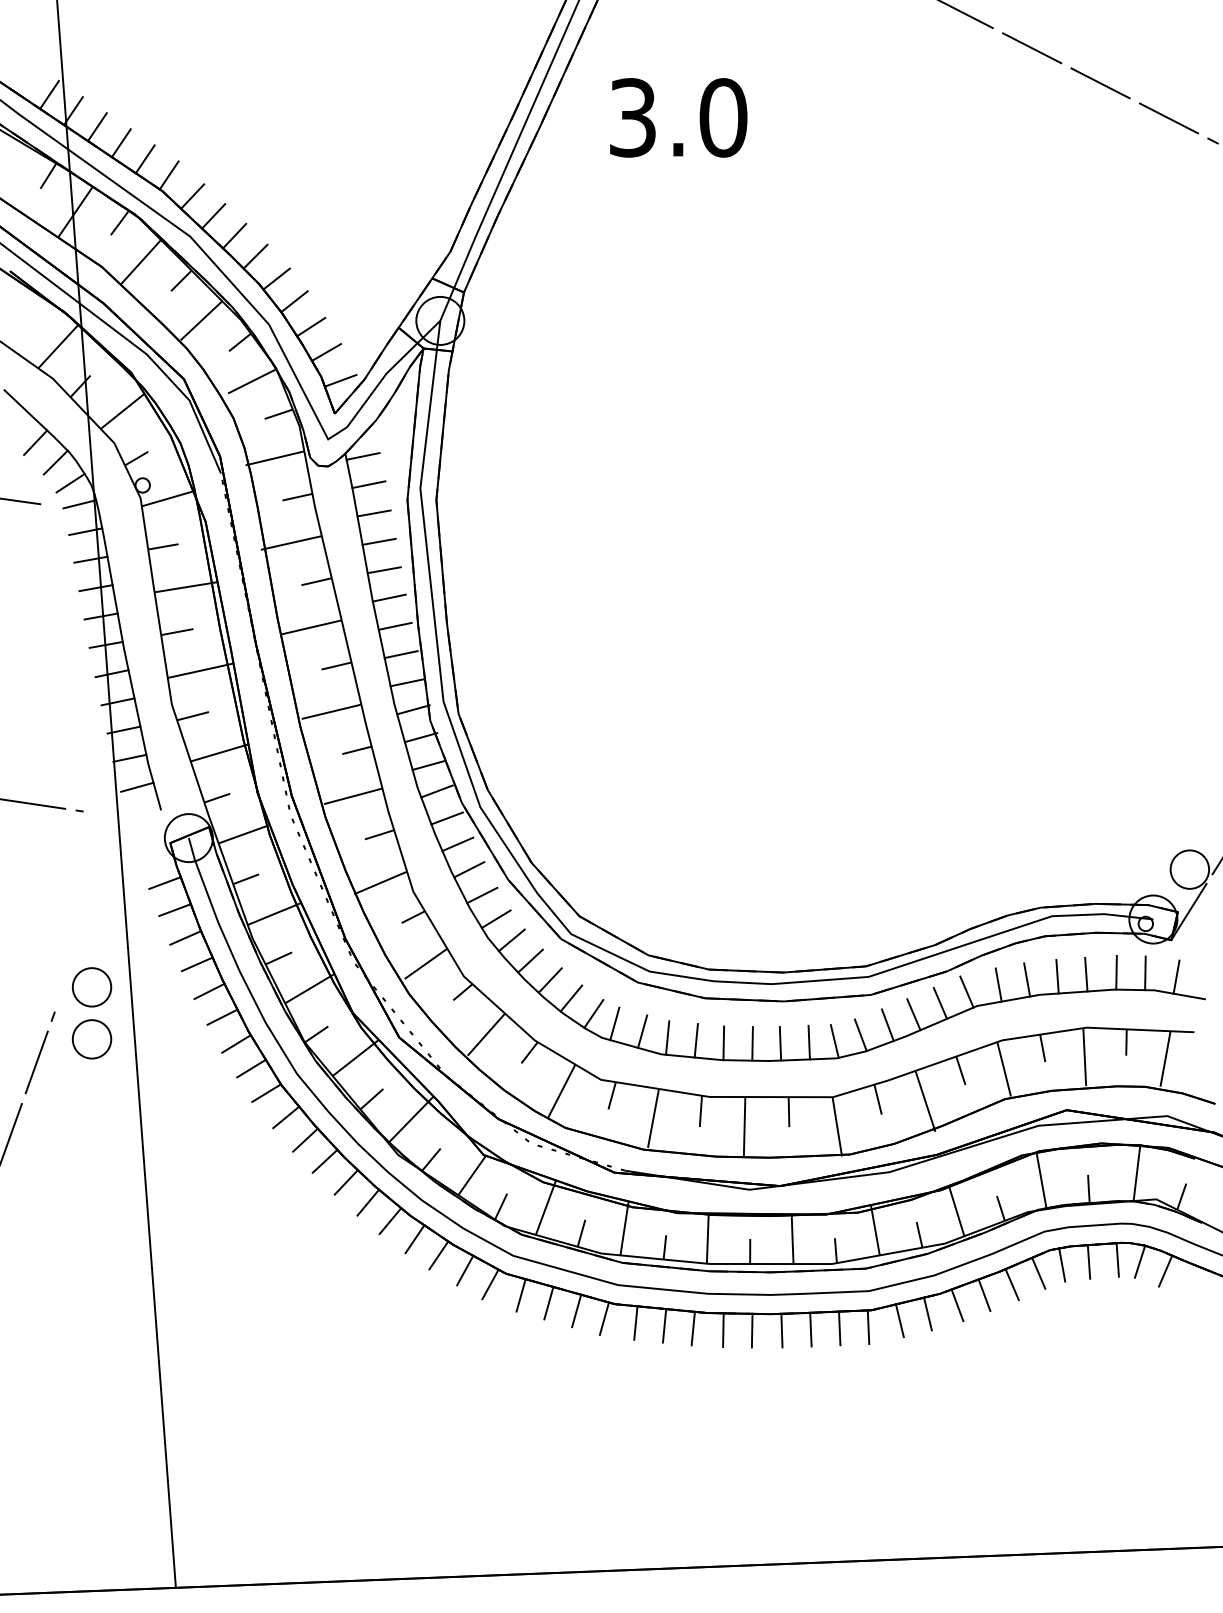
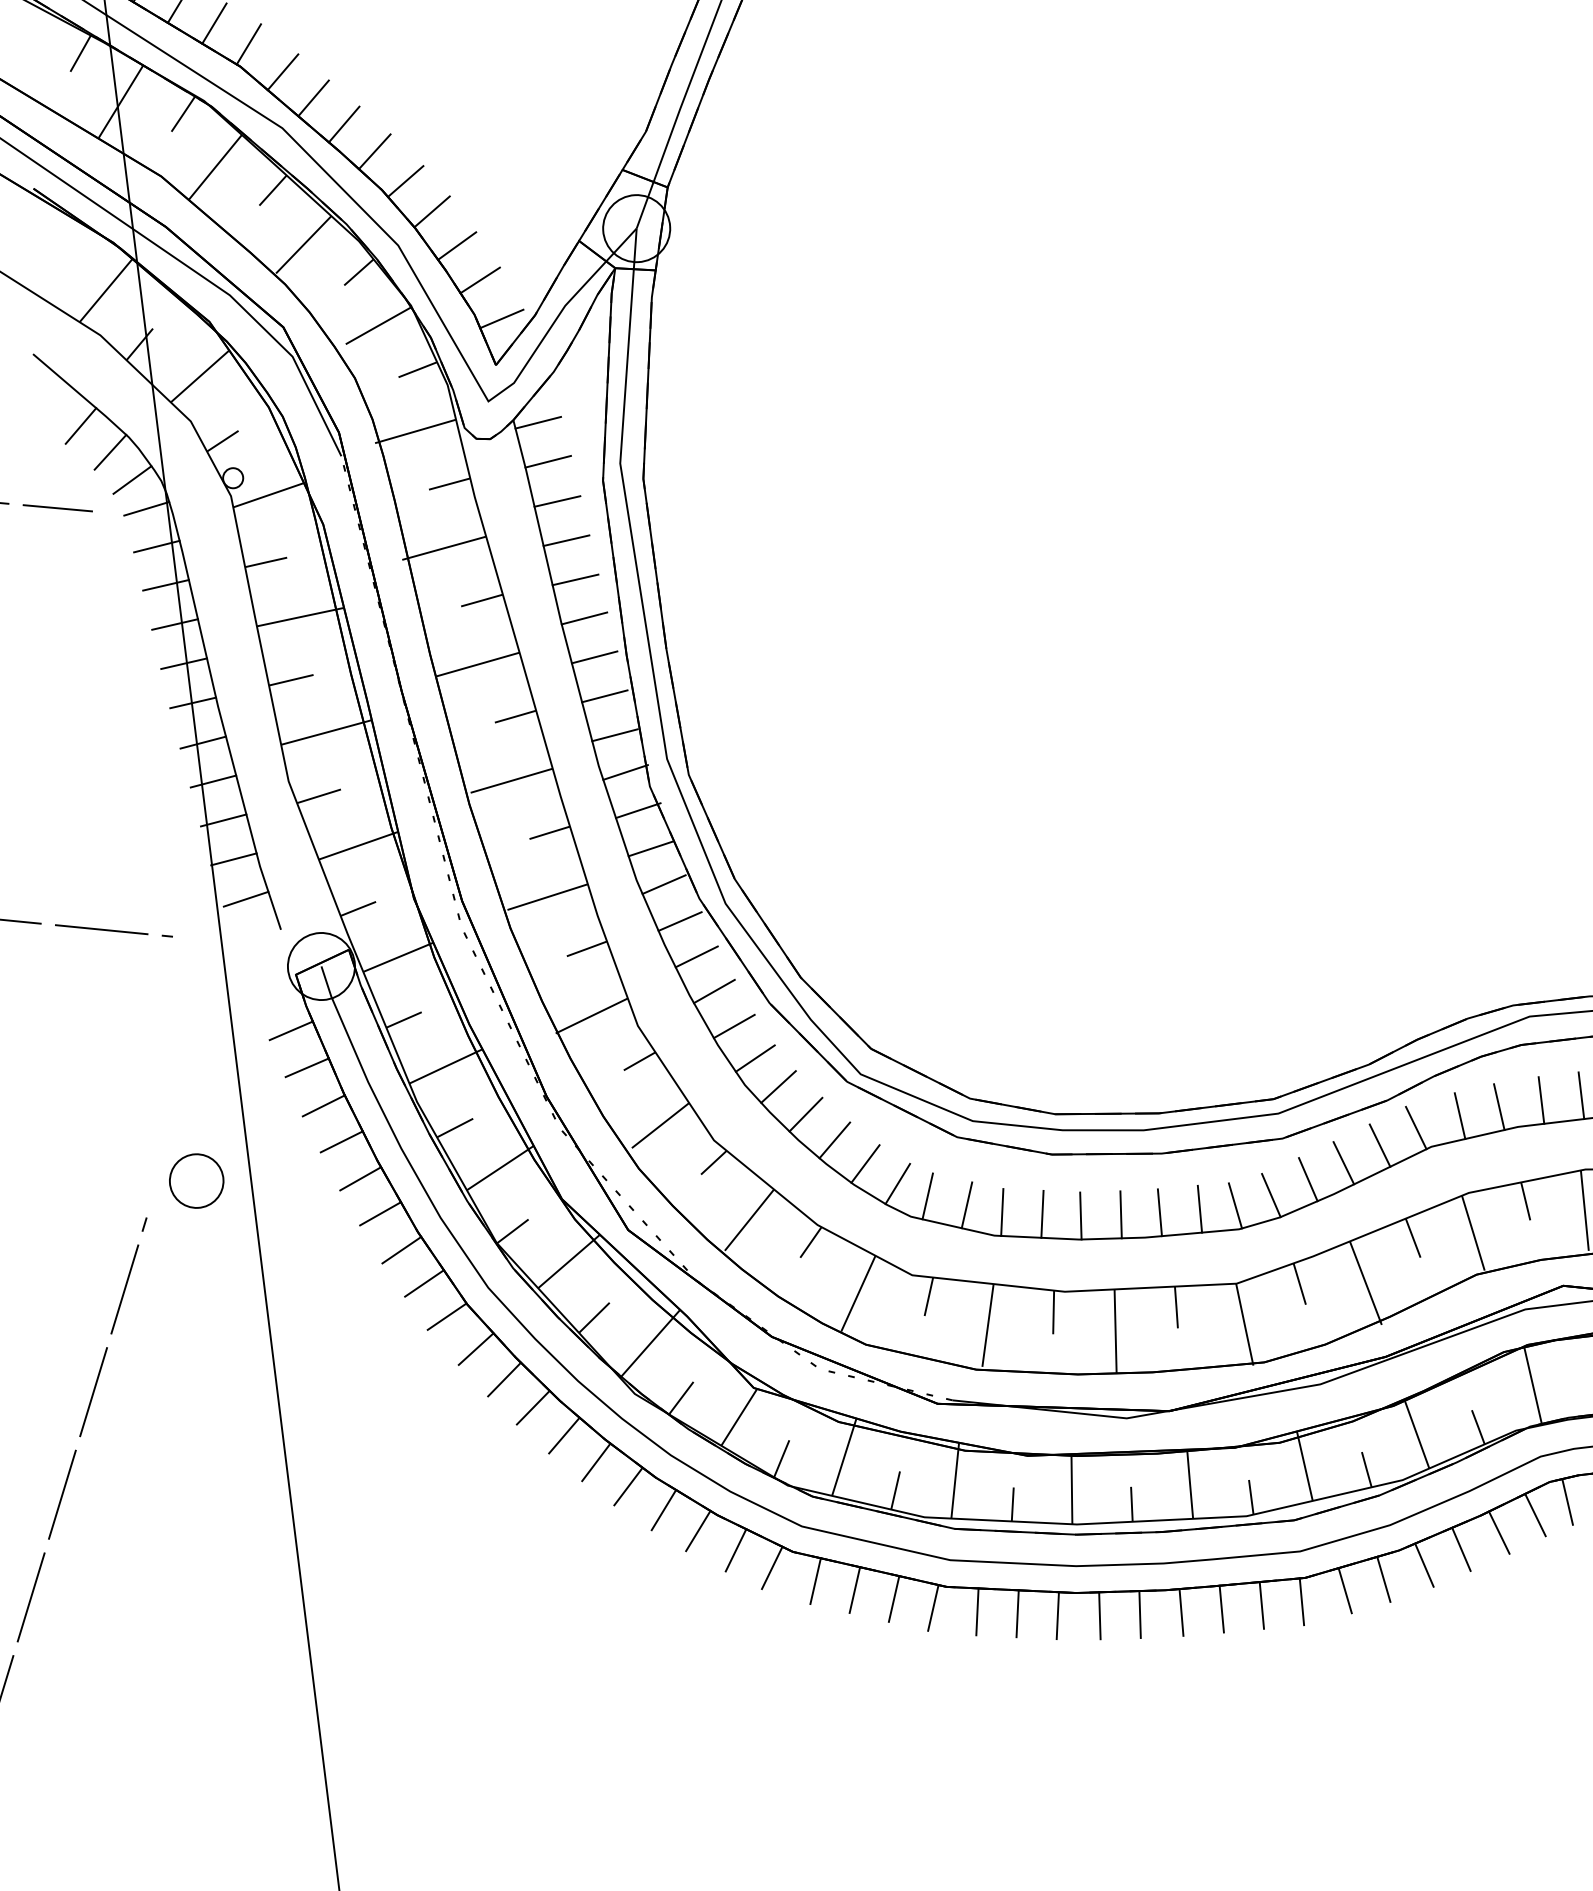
part: (91, 1039) -> (199, 1253), removed

